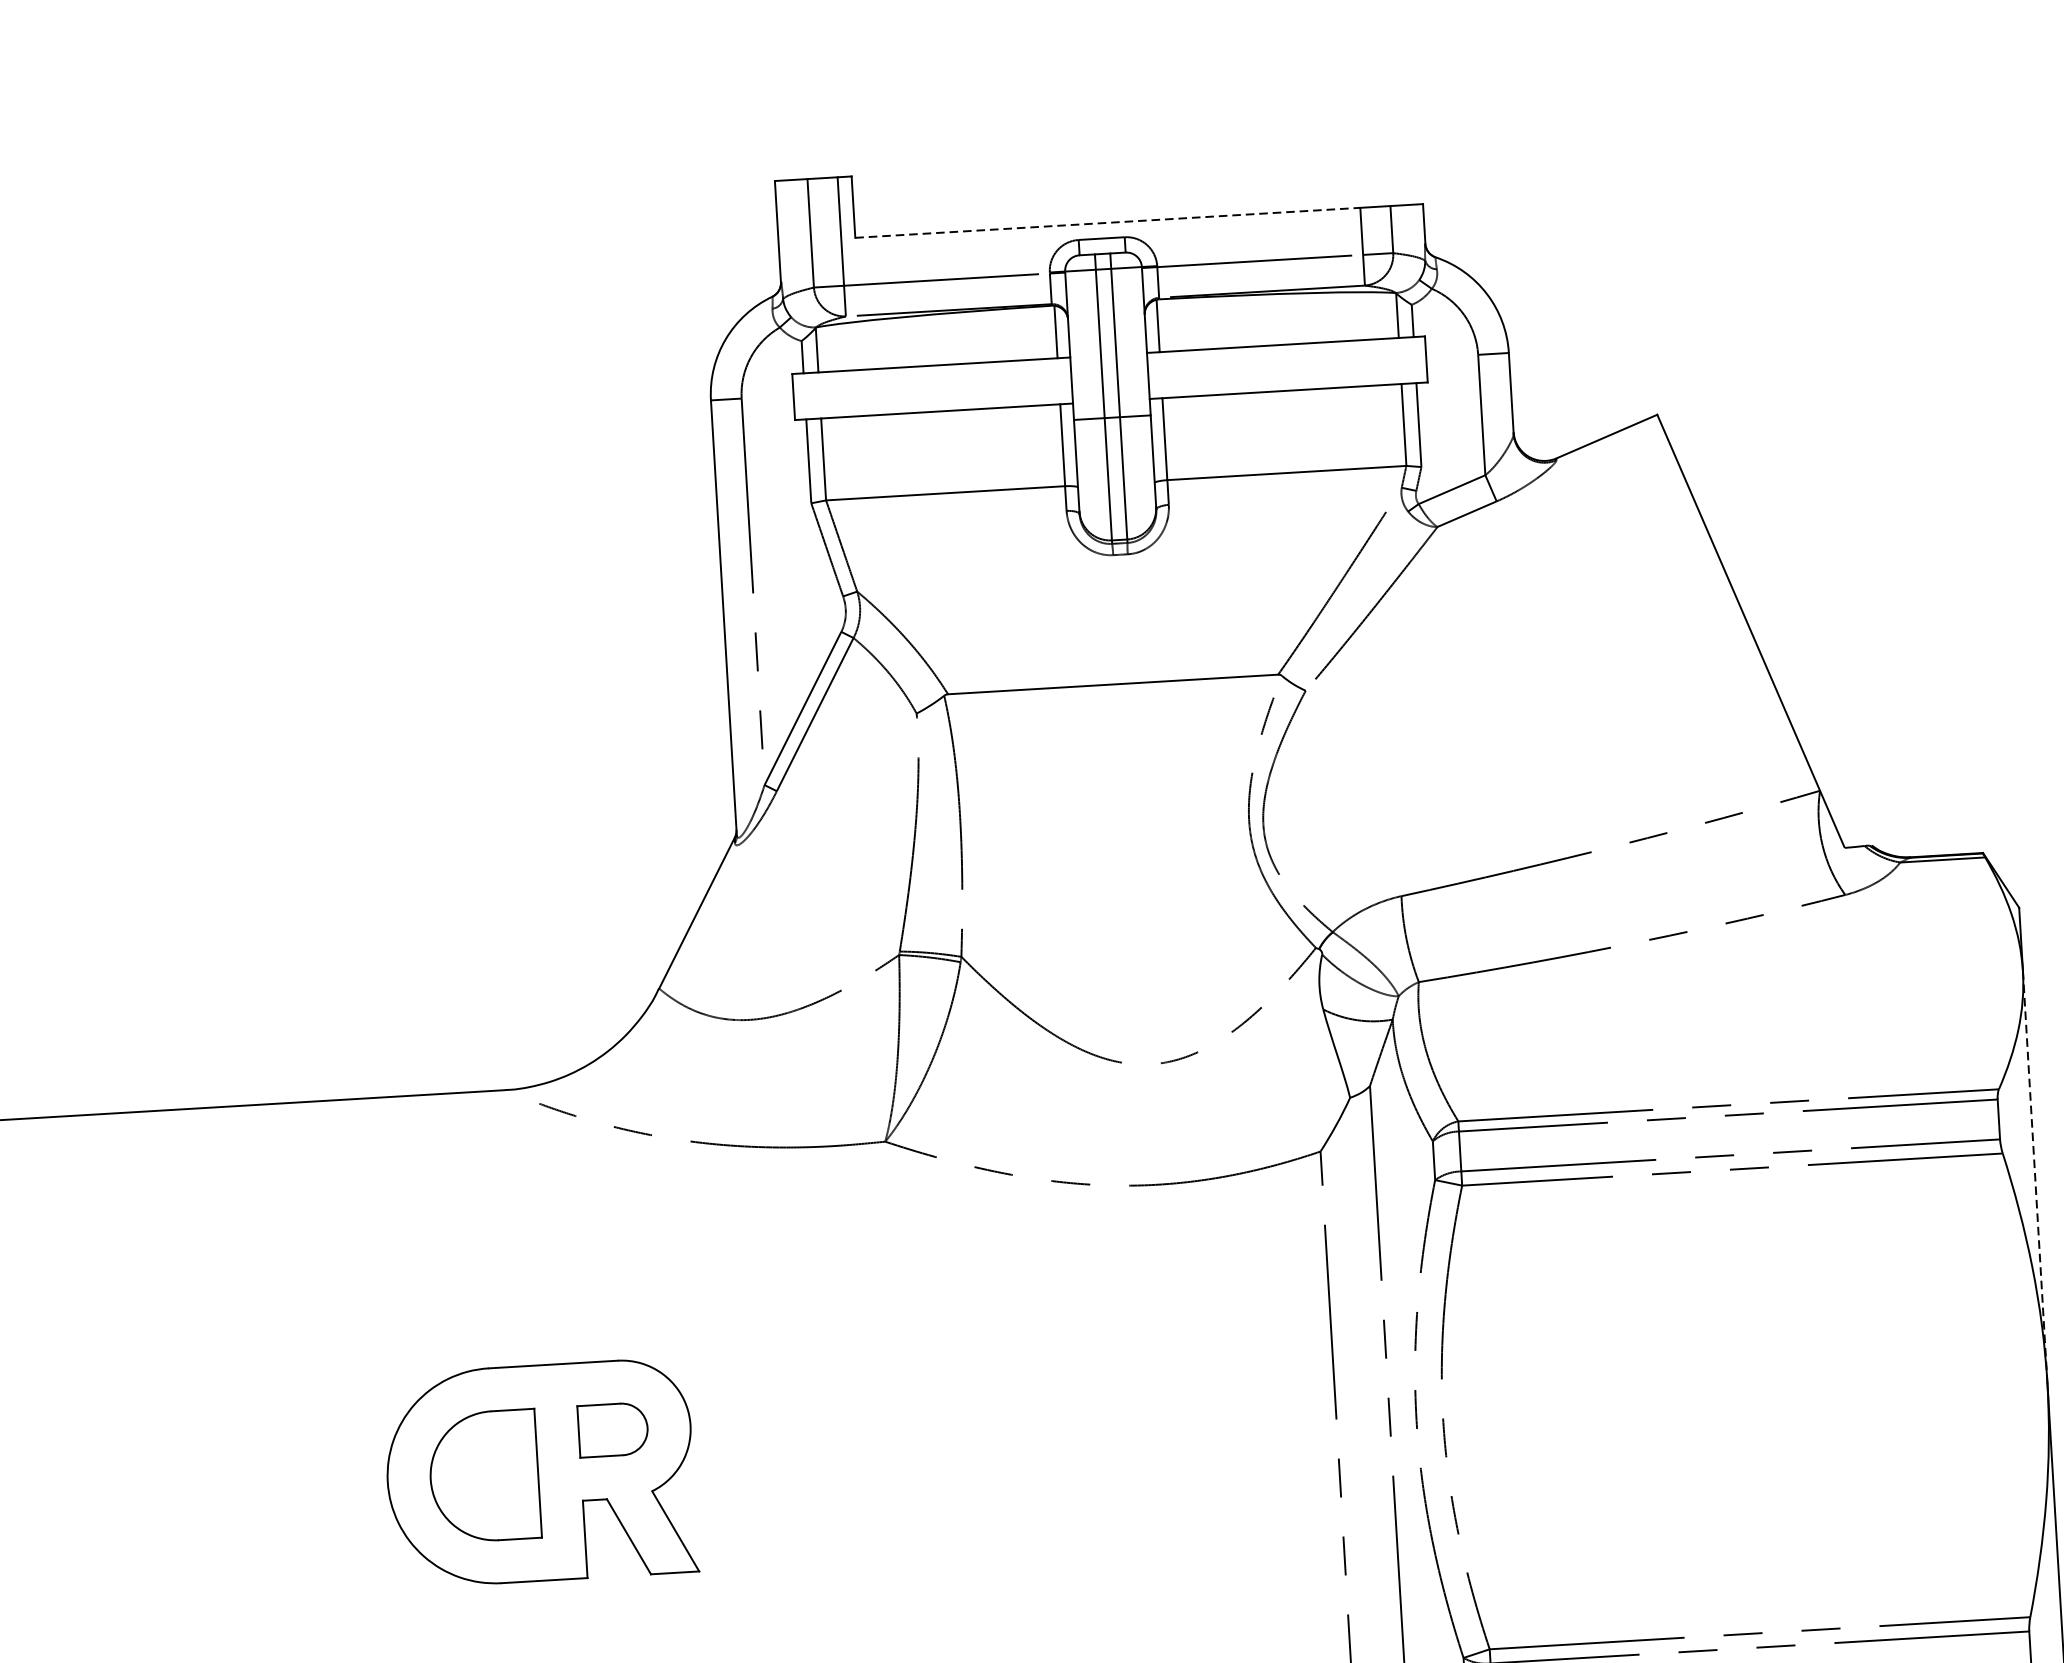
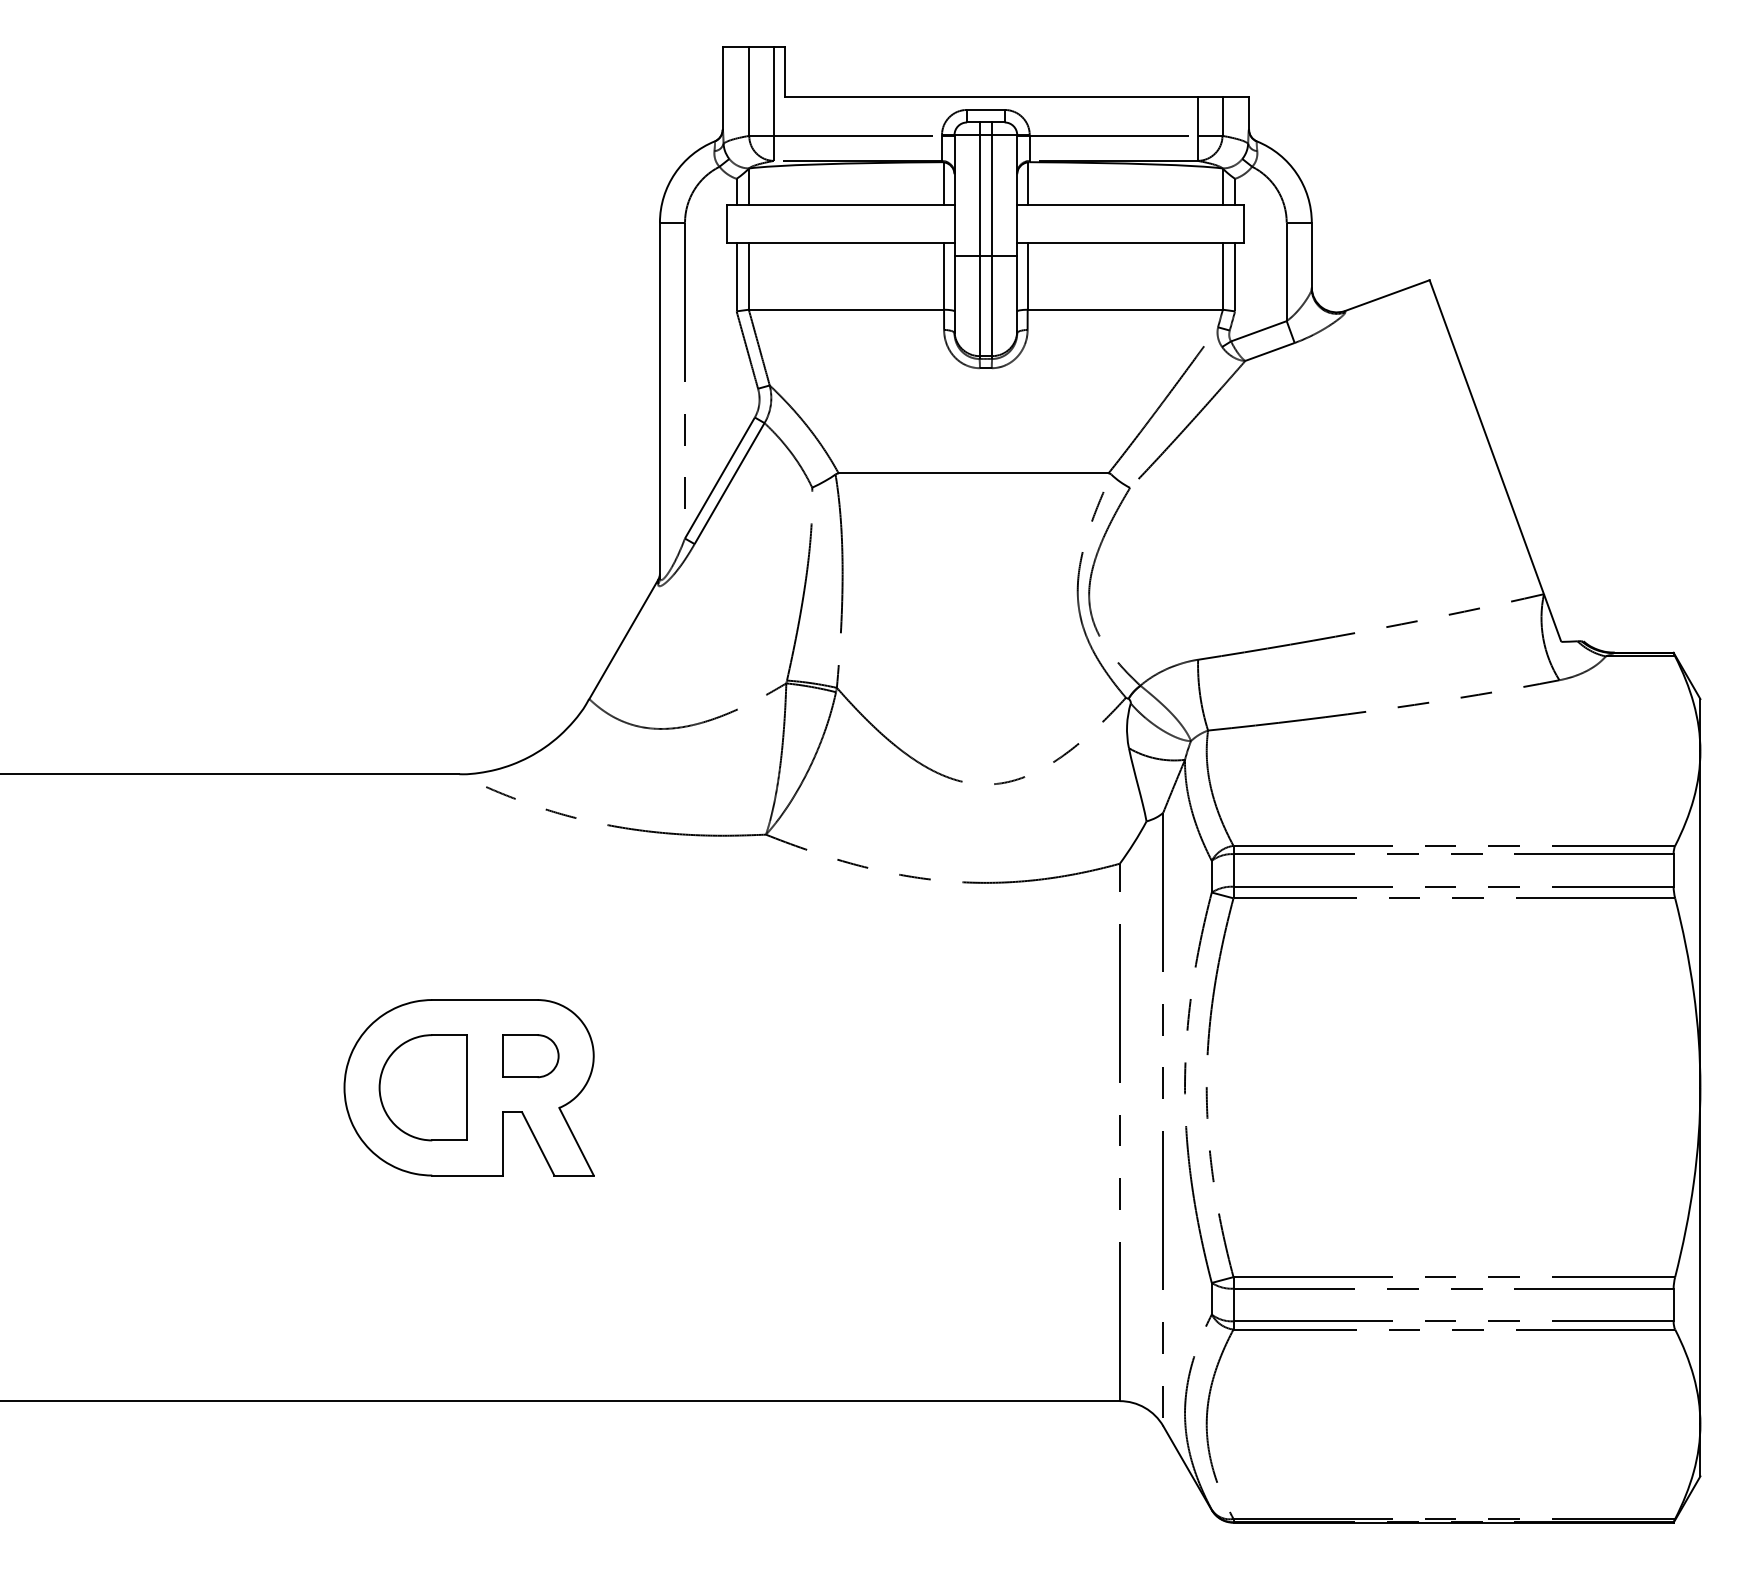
line: (1108, 222) -> (992, 97), dashed -> solid
line: (2035, 1176) -> (1700, 918), dashed -> solid

